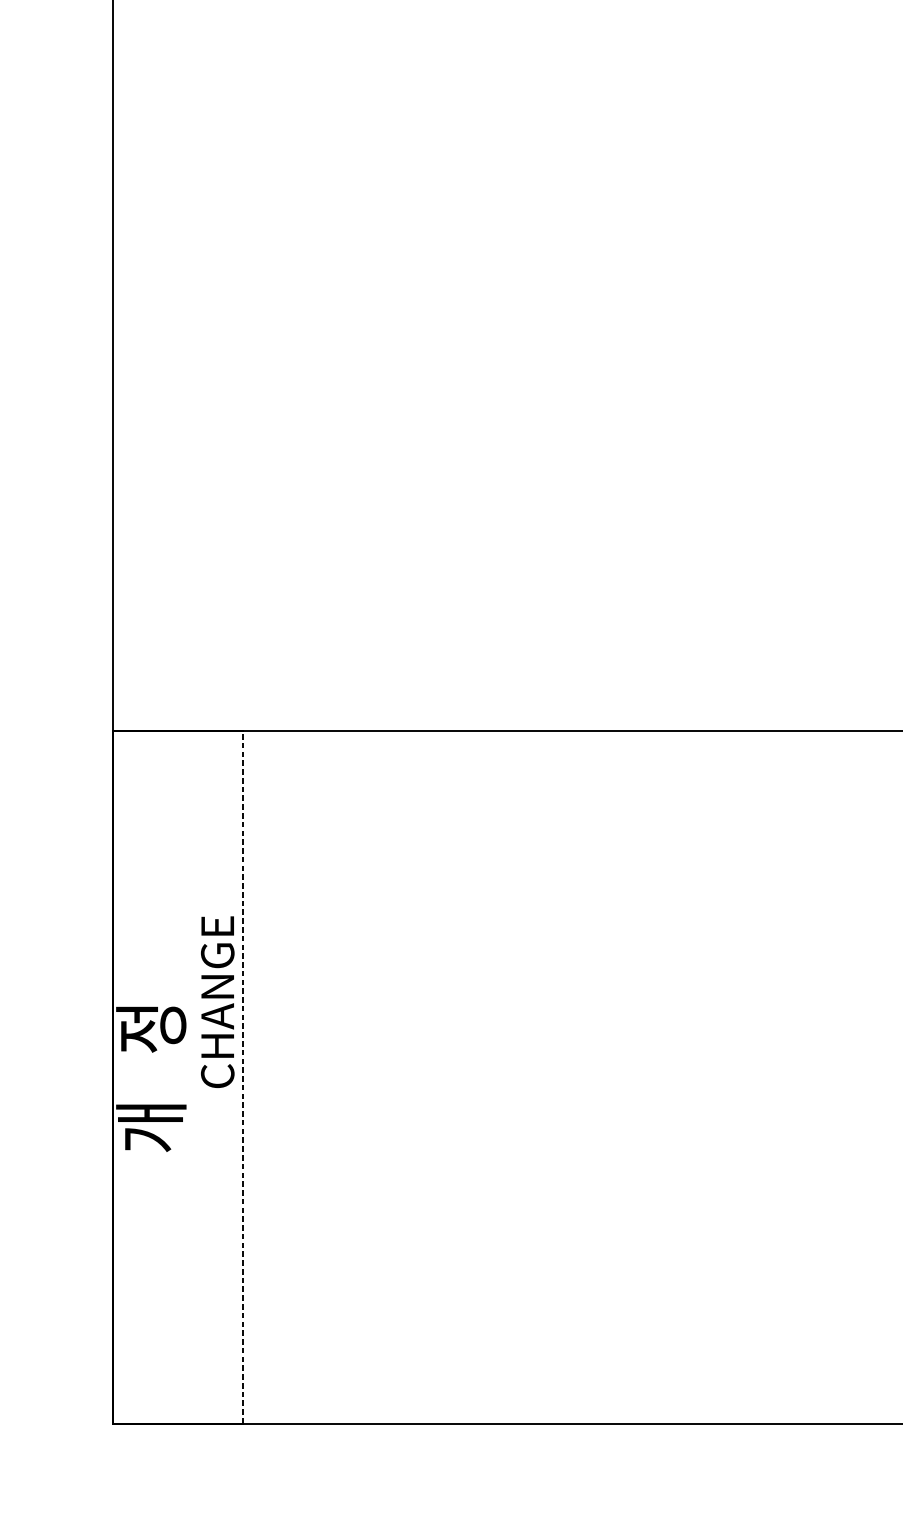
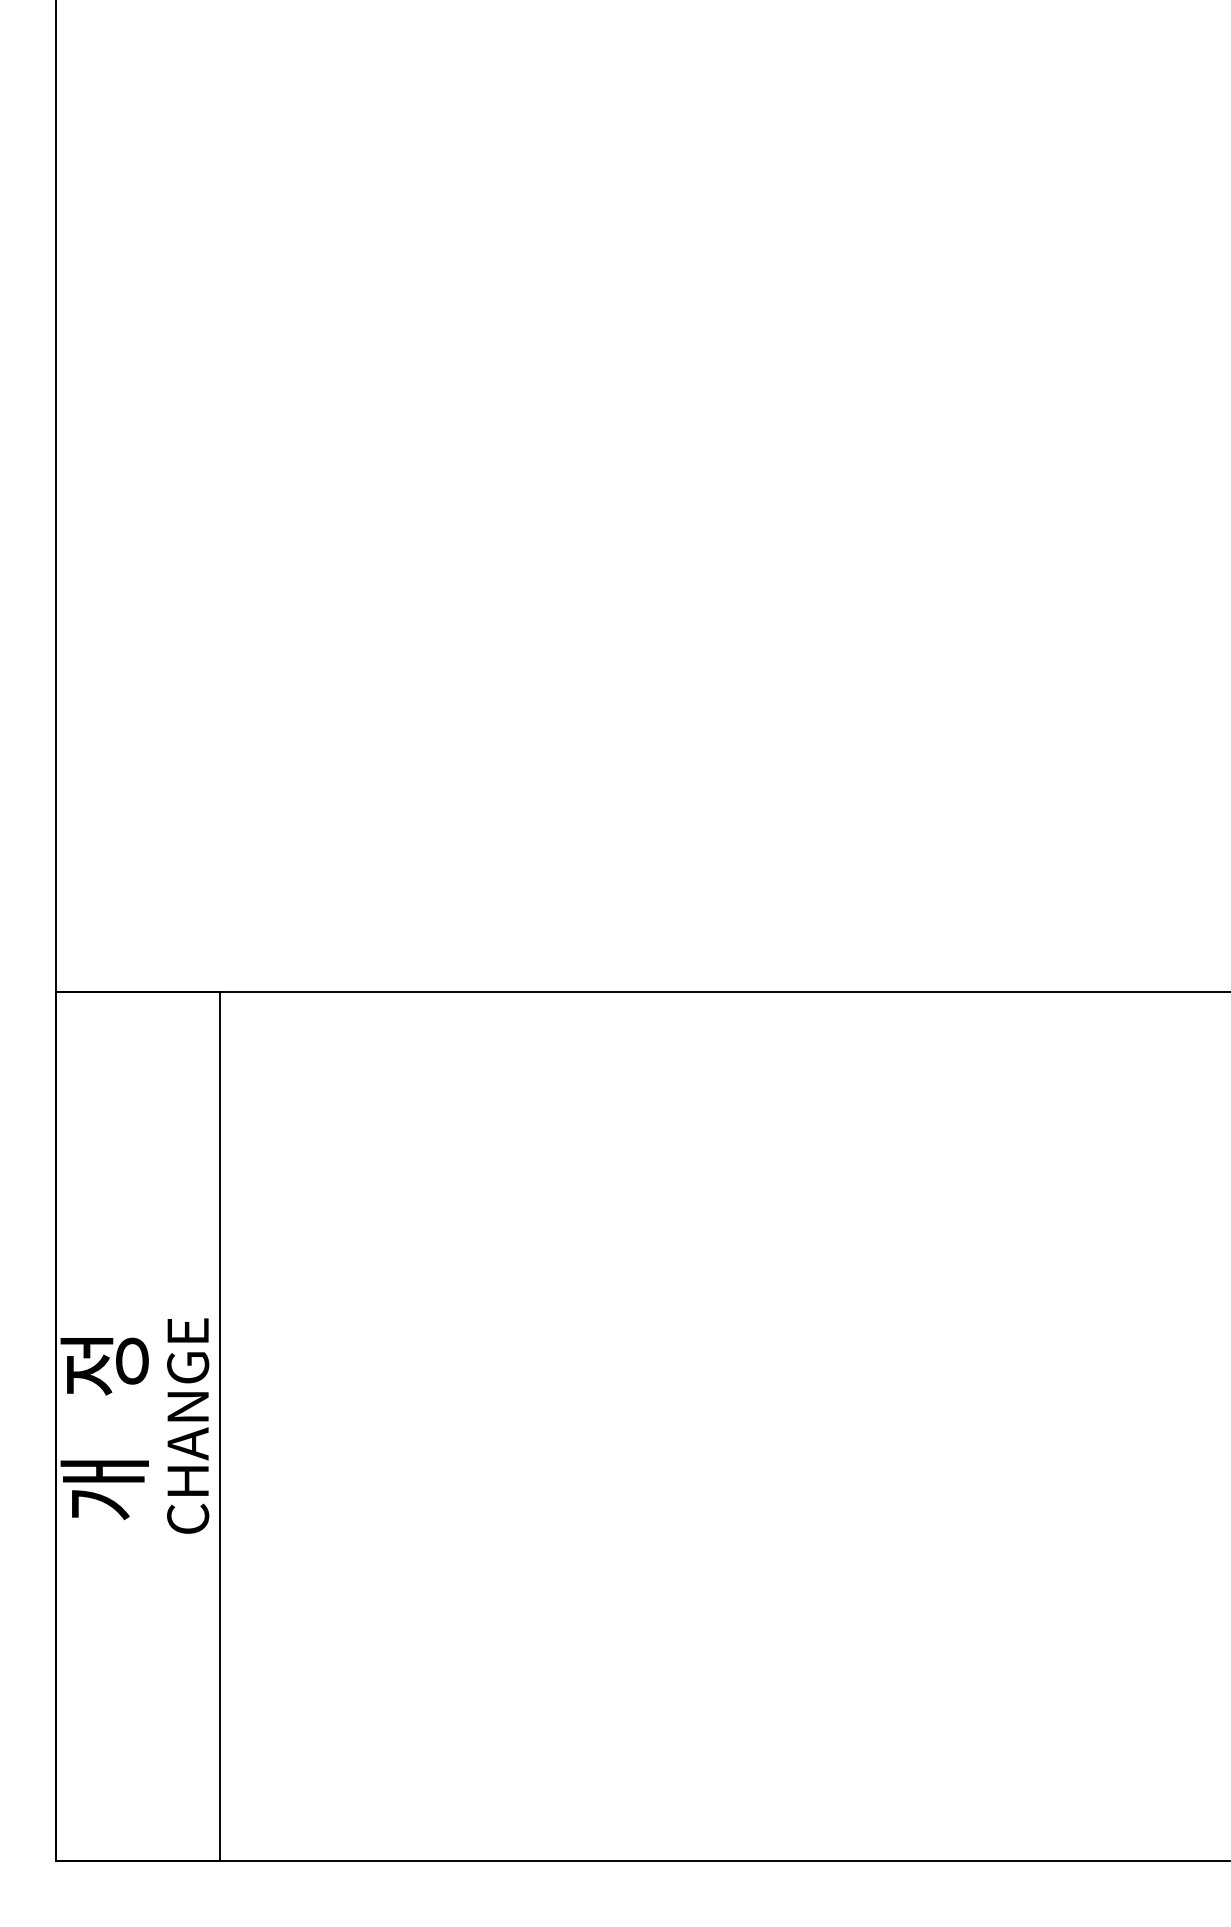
text: (218, 1001) -> (188, 1425), moved
line: (242, 1077) -> (219, 1426), dashed -> solid

